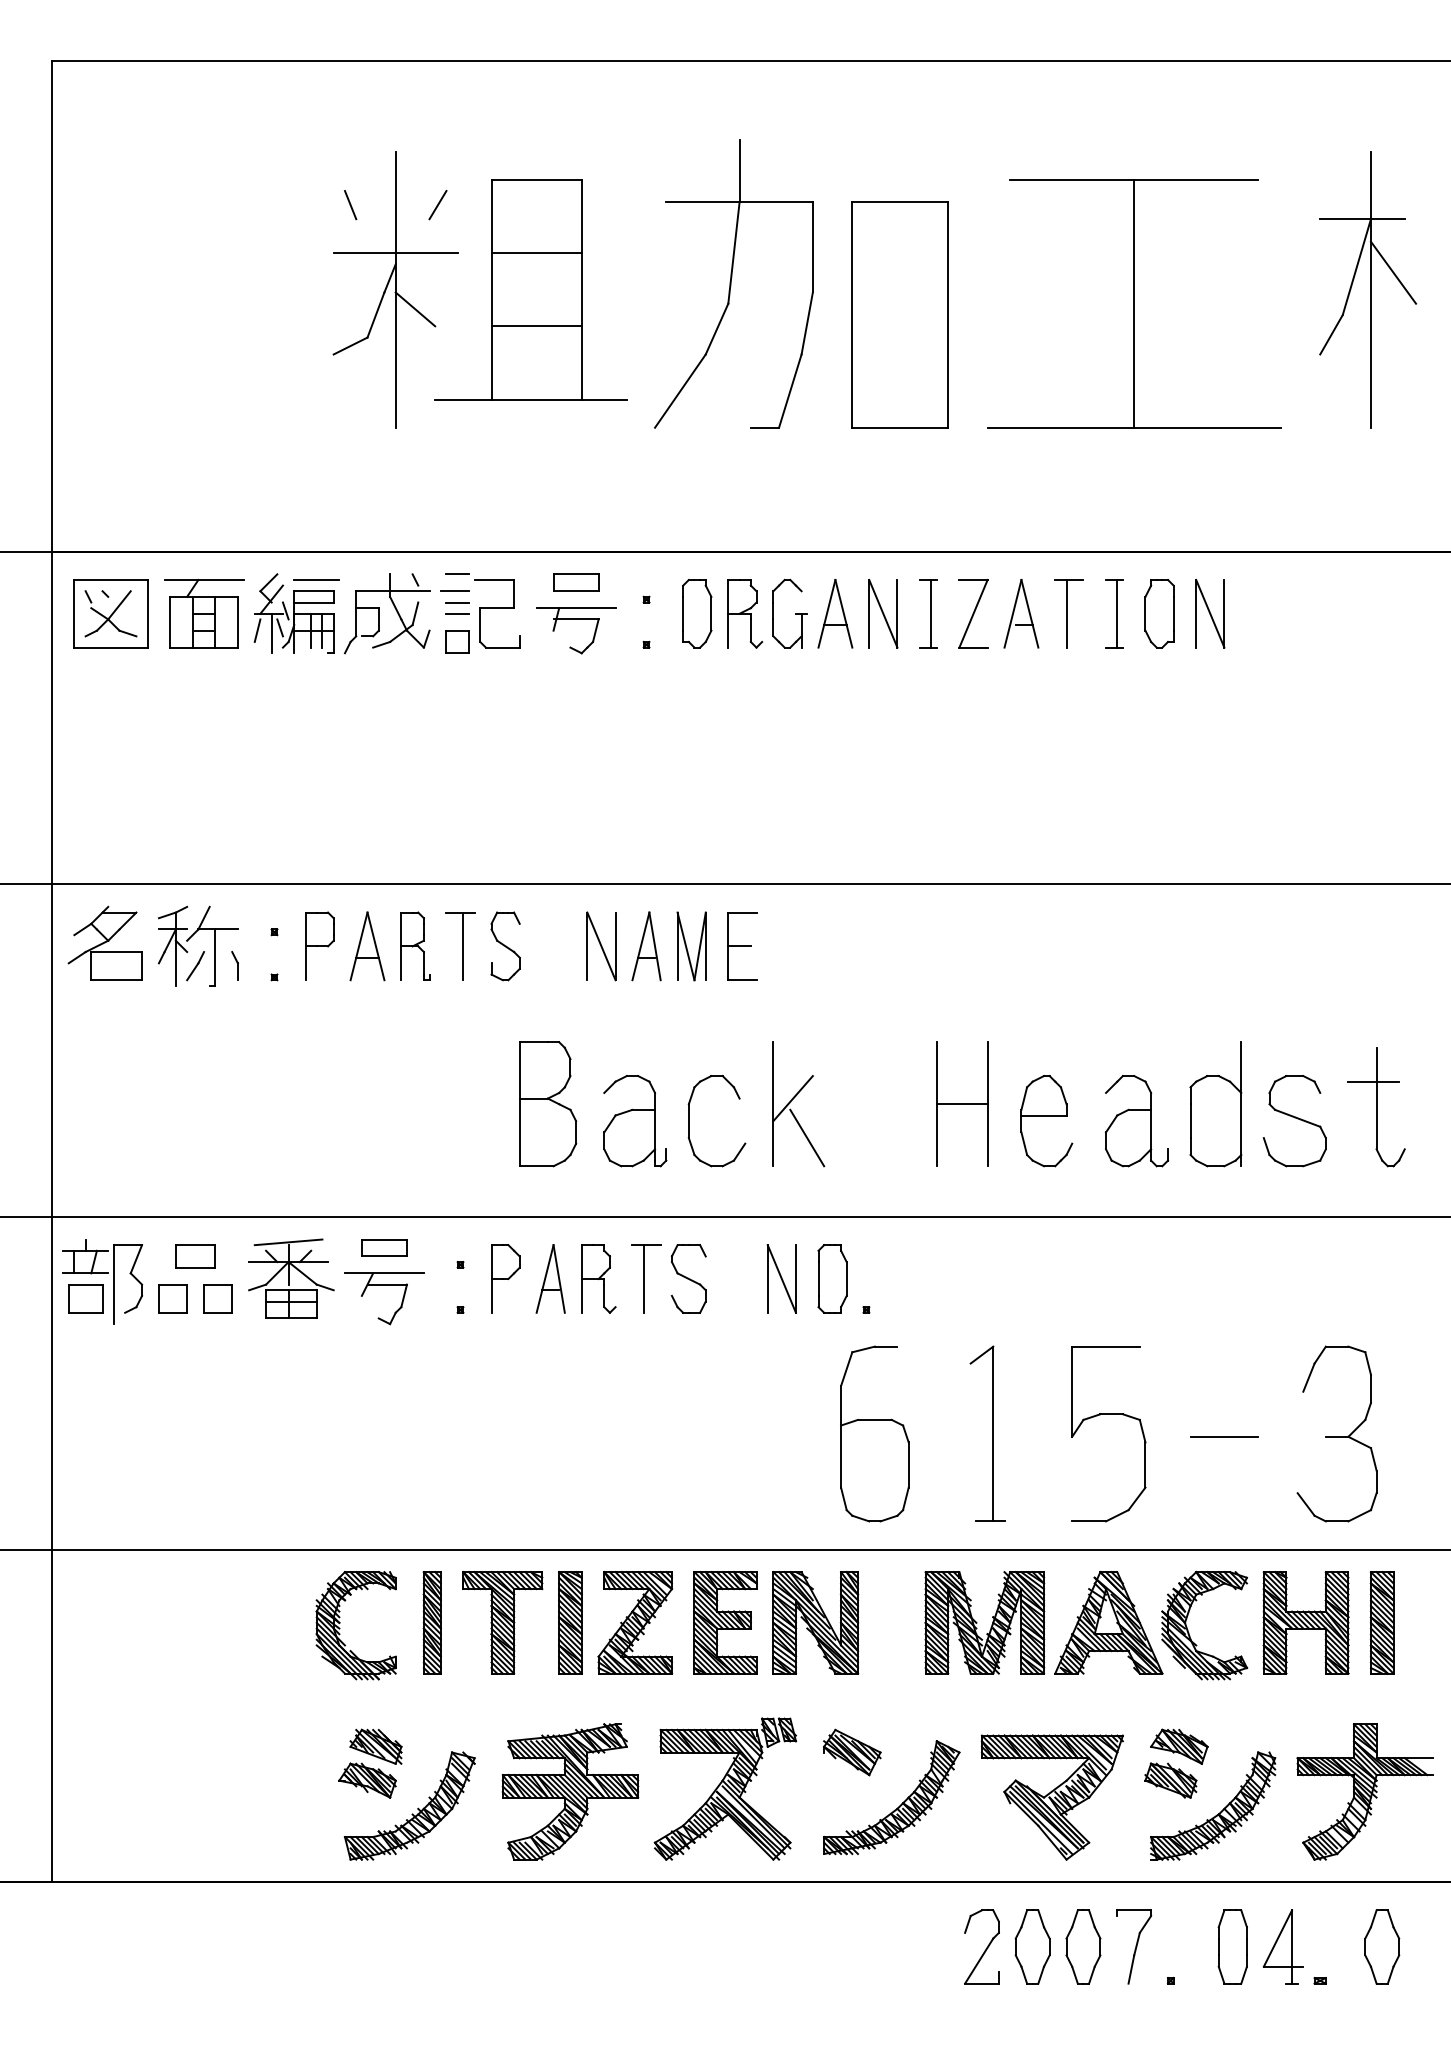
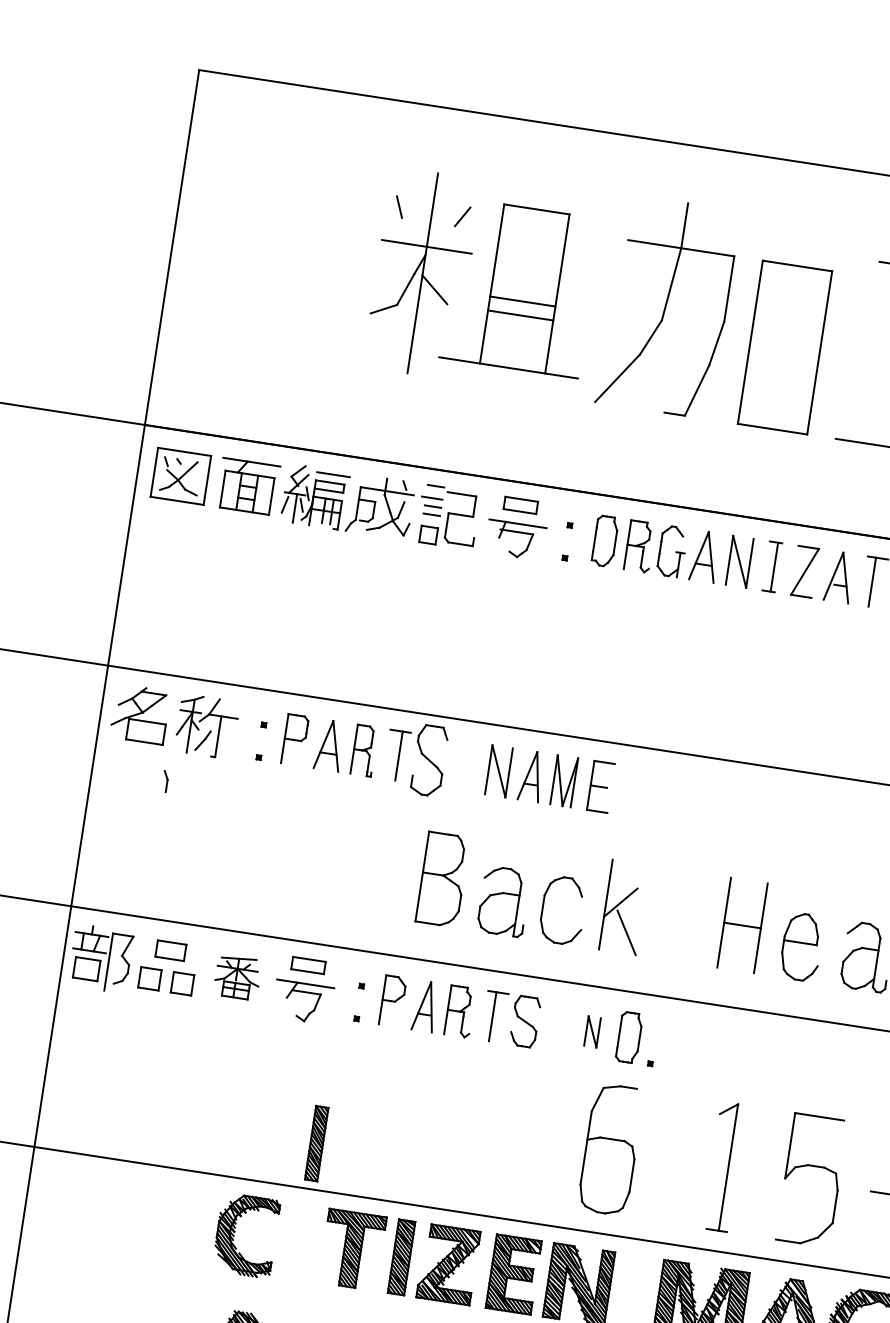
line: (536, 253) -> (522, 301), moved
part: (505, 946) -> (429, 760), size x1.4
part: (234, 965) -> (164, 781), moved
part: (291, 1278) -> (237, 977), size x0.7
part: (781, 1278) -> (592, 1031), size x0.6
part: (874, 1433) -> (610, 1149), moved
part: (431, 1622) -> (316, 1143), moved

